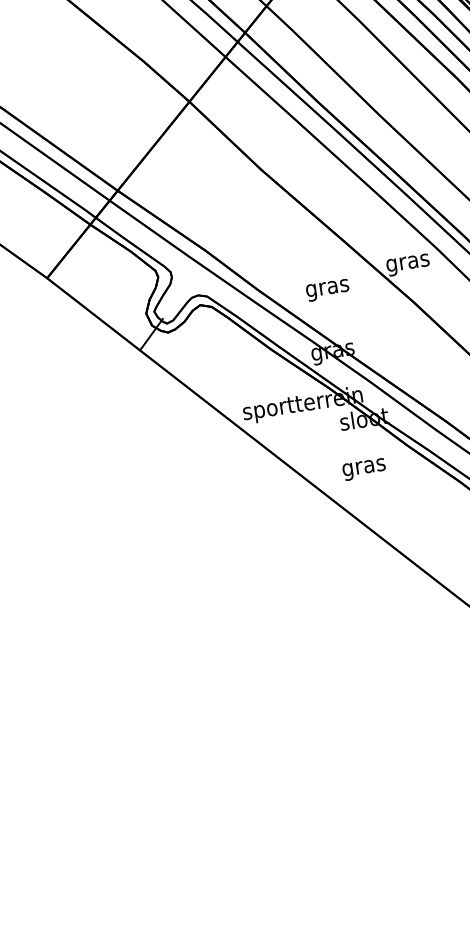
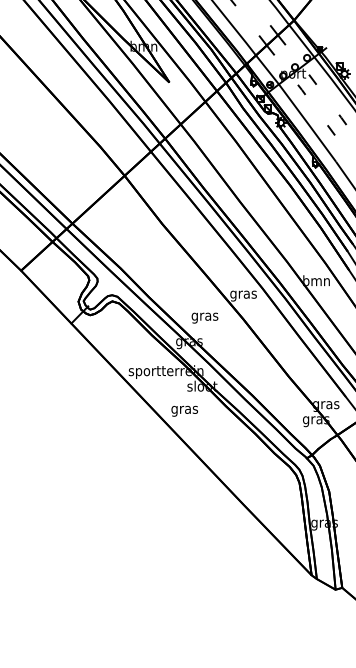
text: (326, 289) -> (204, 317), moved
text: (363, 468) -> (184, 410), moved

